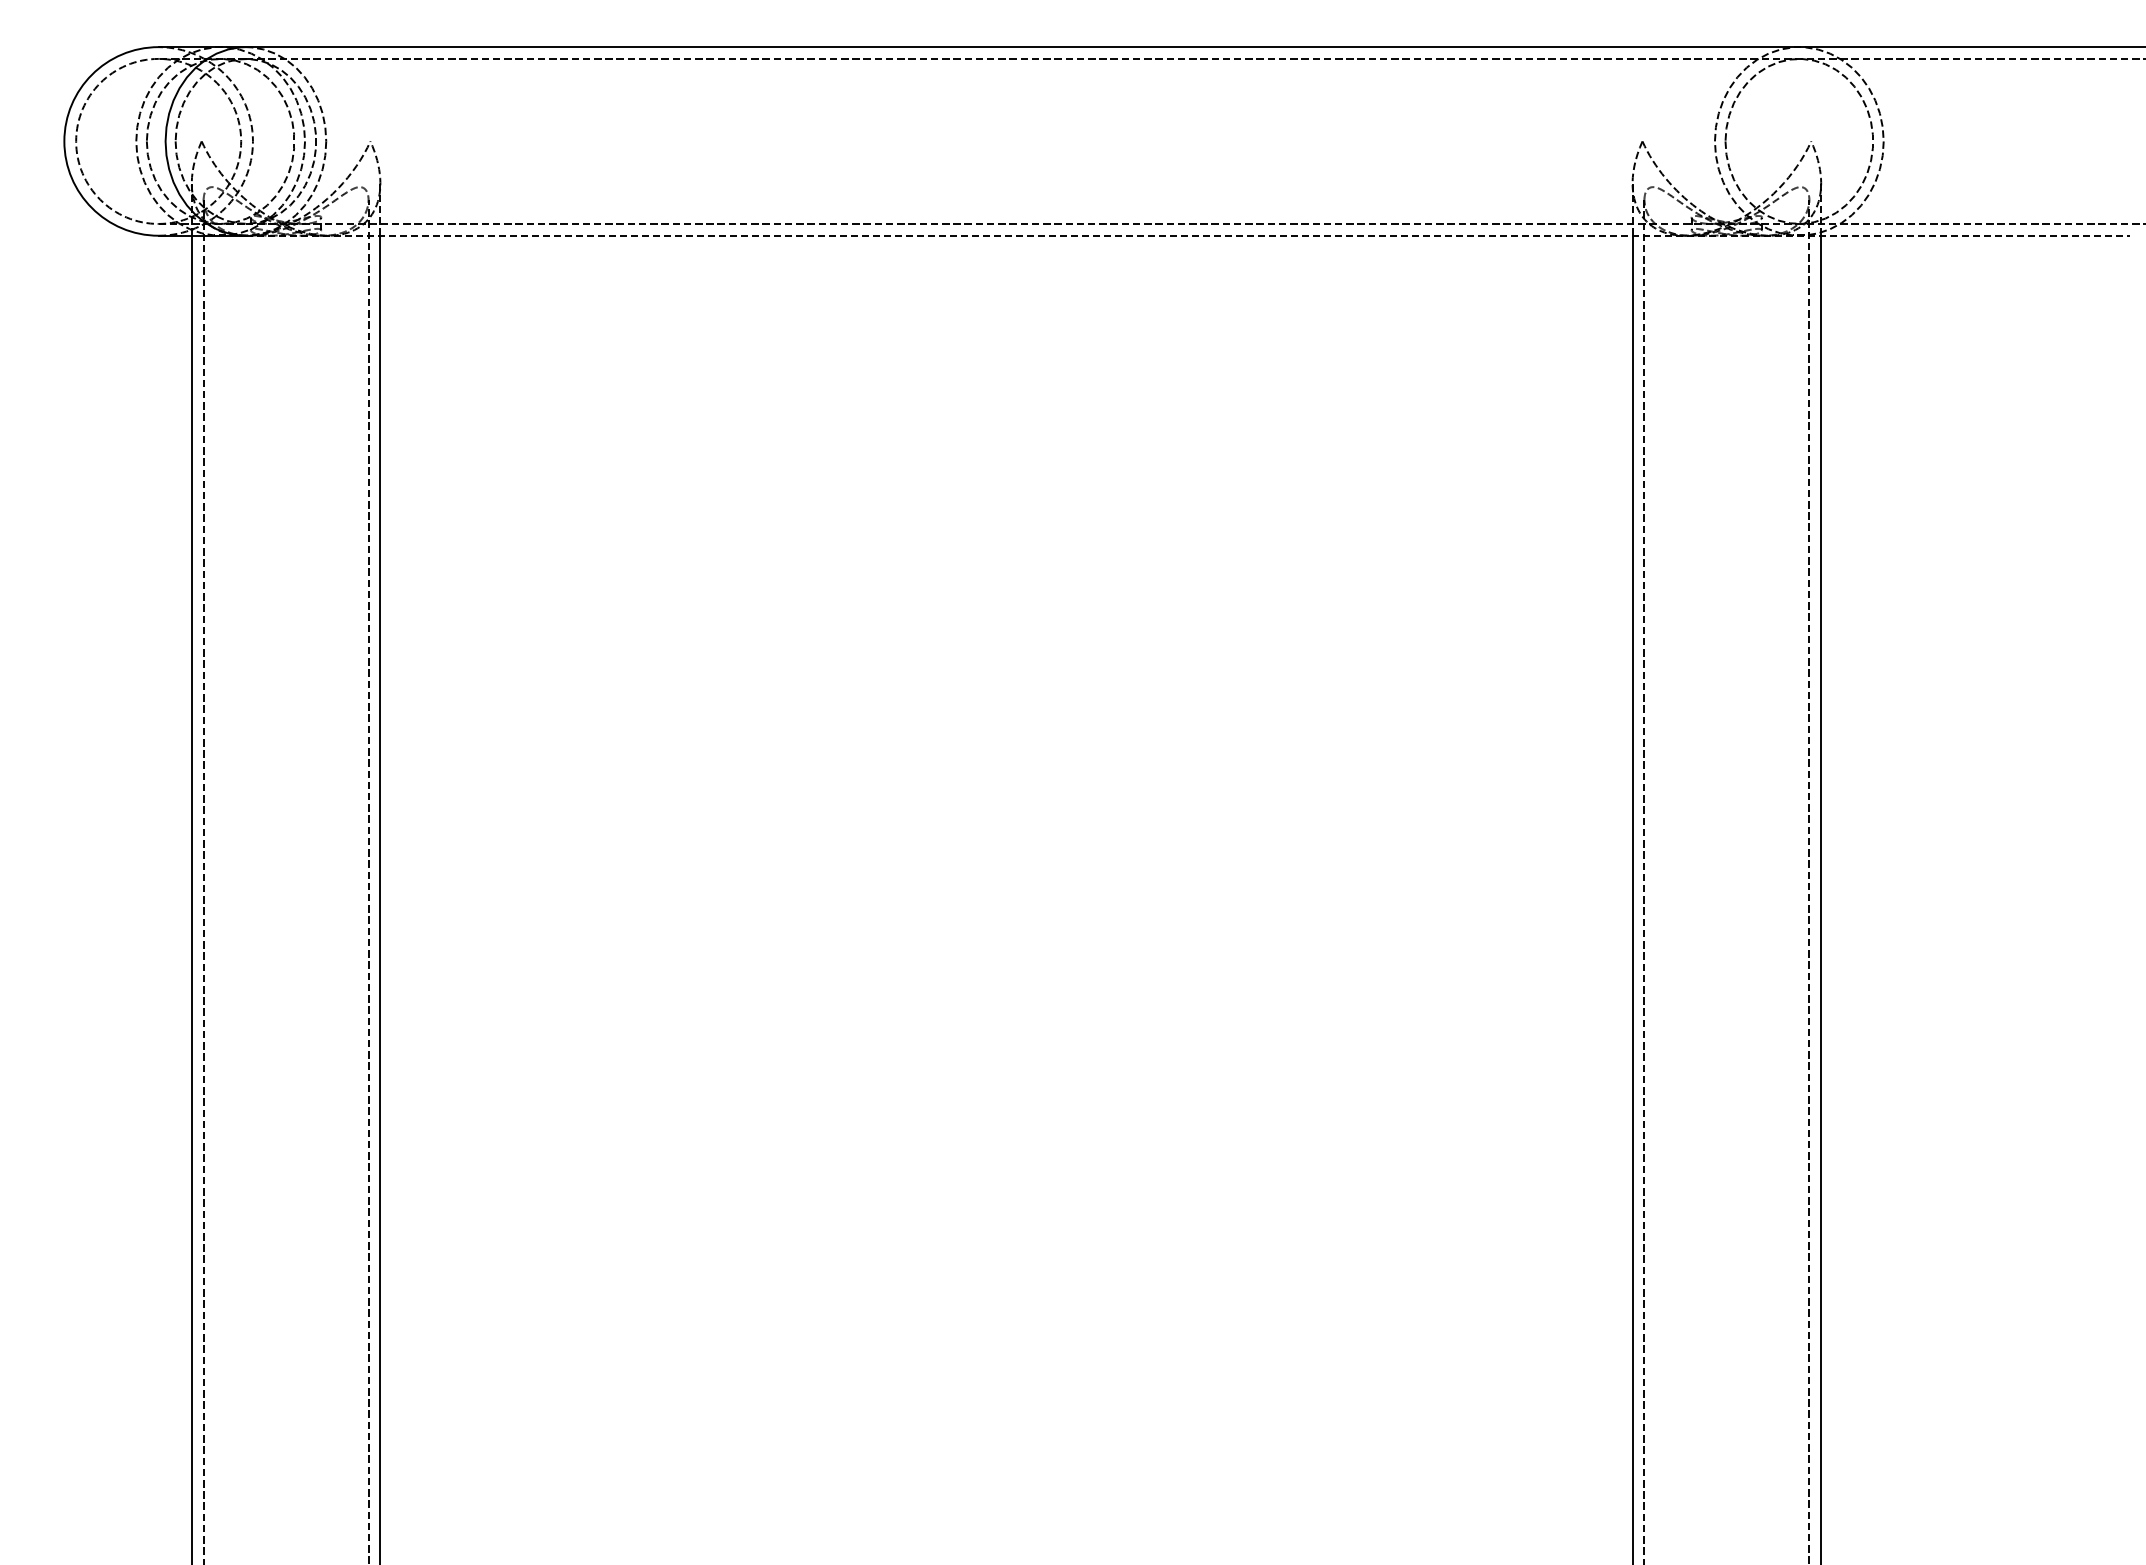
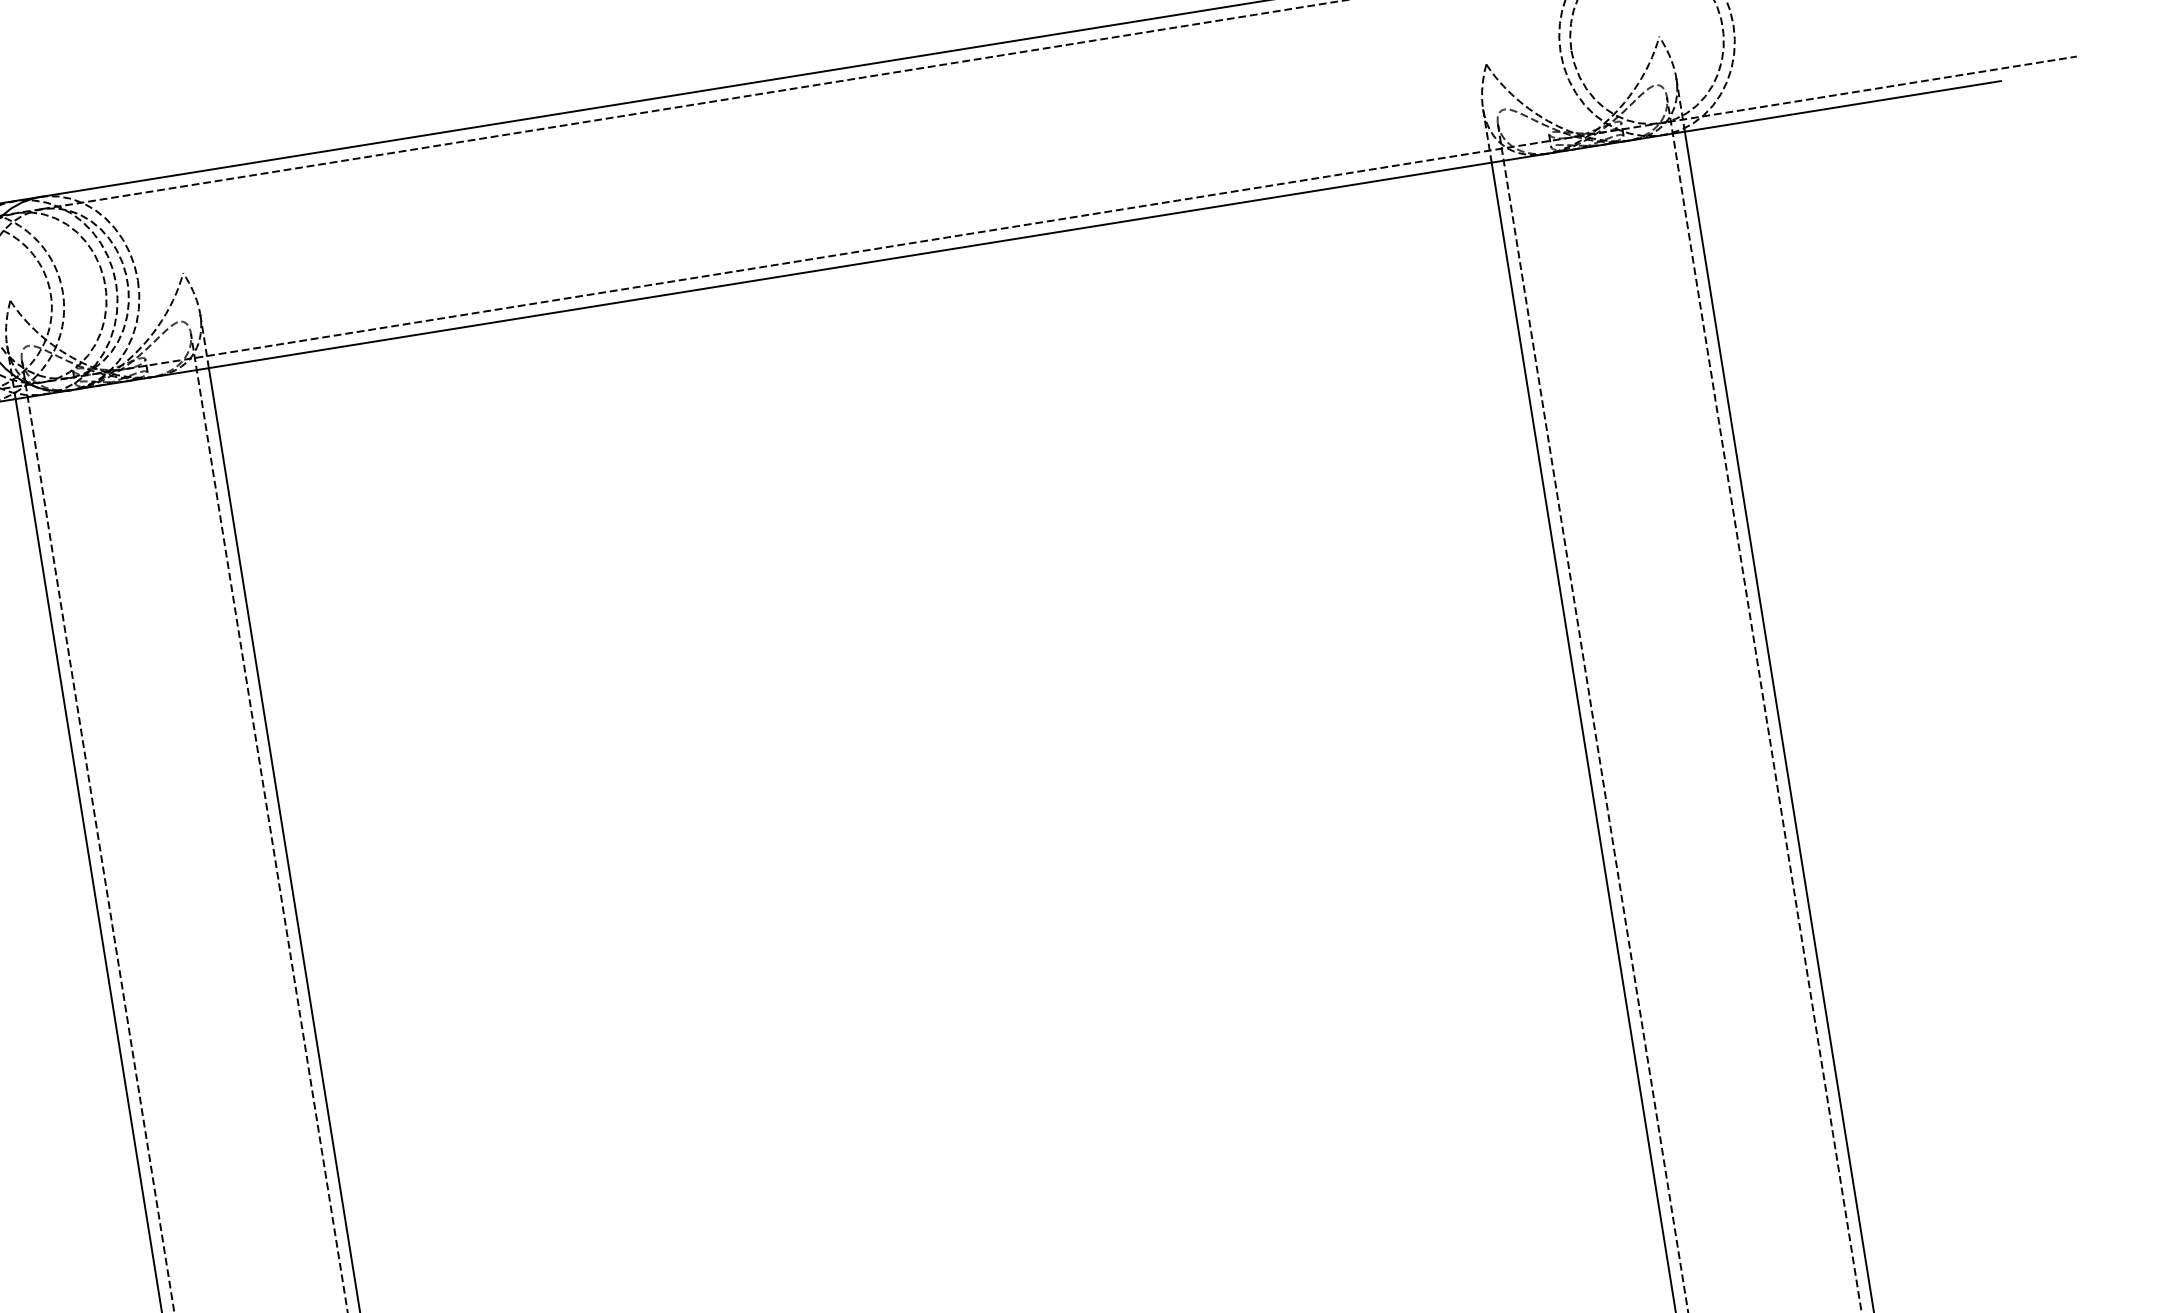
line: (1187, 235) -> (1035, 235), dashed -> solid

